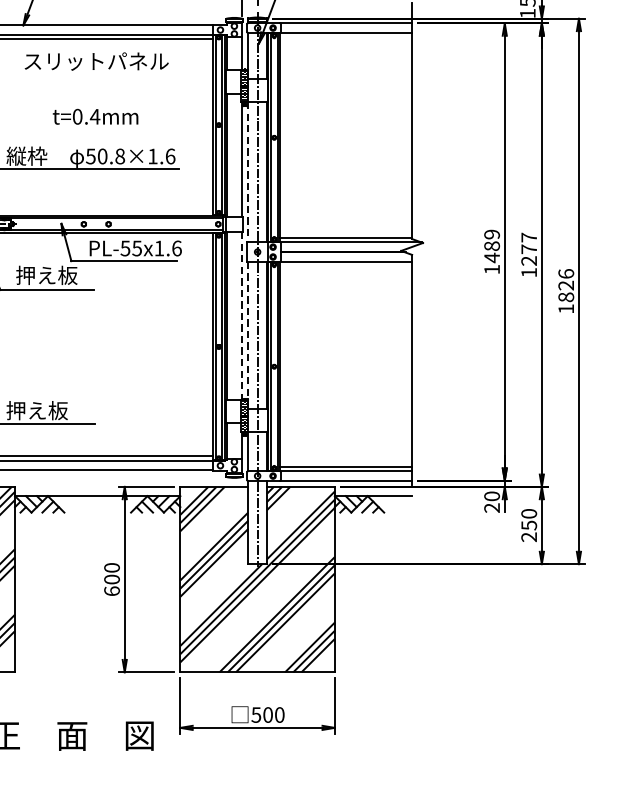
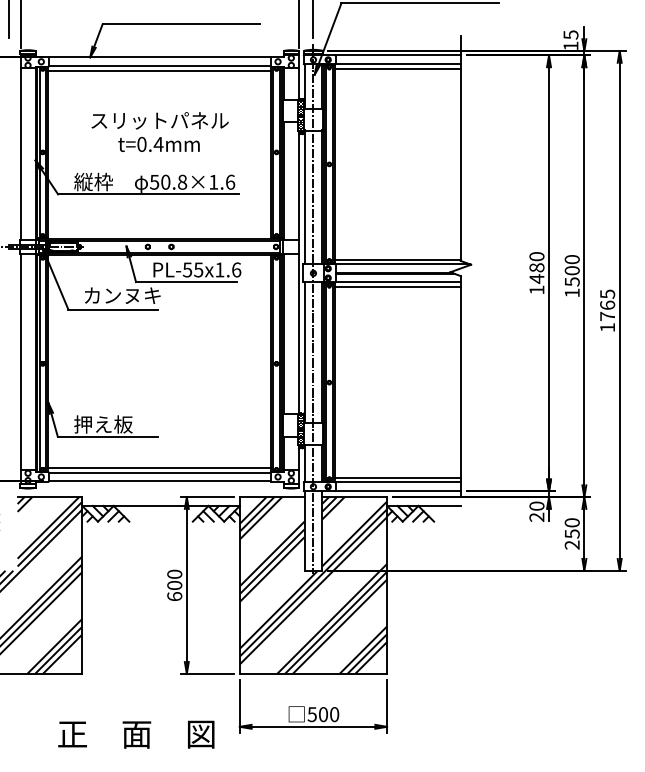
line: (345, 37) -> (397, 68), added
text: (96, 61) -> (159, 120), moved
line: (248, 172) -> (304, 197), dashed -> solid
text: (491, 234) -> (536, 256), 1489 -> 1480
text: (528, 249) -> (571, 270), 1277 -> 1500
line: (345, 265) -> (397, 286), added
text: (56, 275) -> (121, 295), 押え板 -> カンヌキ
text: (566, 285) -> (607, 305), 1826 -> 1765
line: (241, 315) -> (298, 333), dashed -> solid
line: (248, 336) -> (304, 353), dashed -> solid

